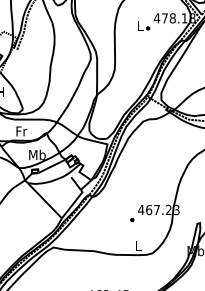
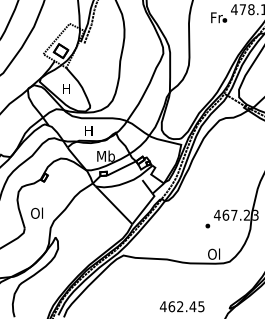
text: (140, 25) -> (216, 17), L -> Fr
text: (21, 130) -> (89, 130), Fr -> H
text: (138, 245) -> (214, 253), L -> Ol

